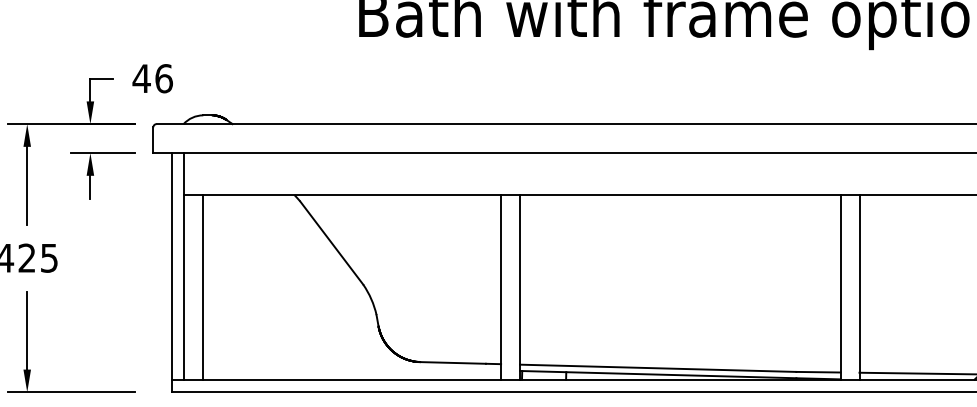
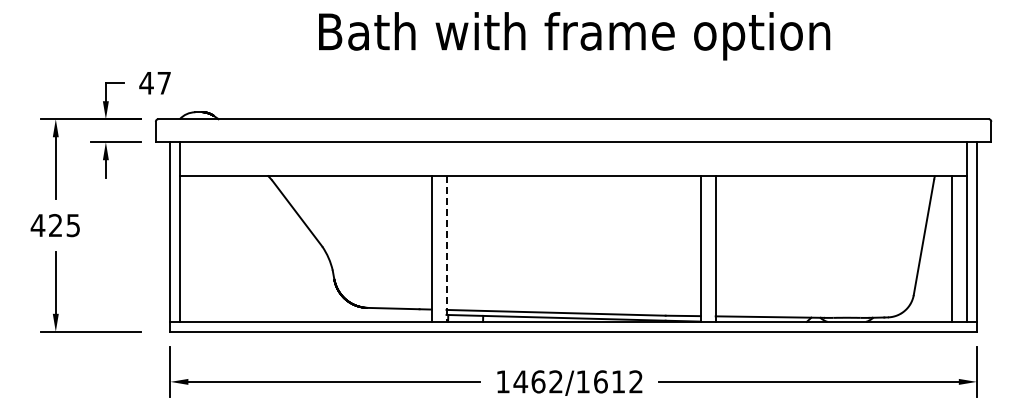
text: (164, 77) -> (164, 82), 46 -> 47
line: (203, 287) -> (195, 248), removed
line: (519, 288) -> (446, 249), solid -> dashed

